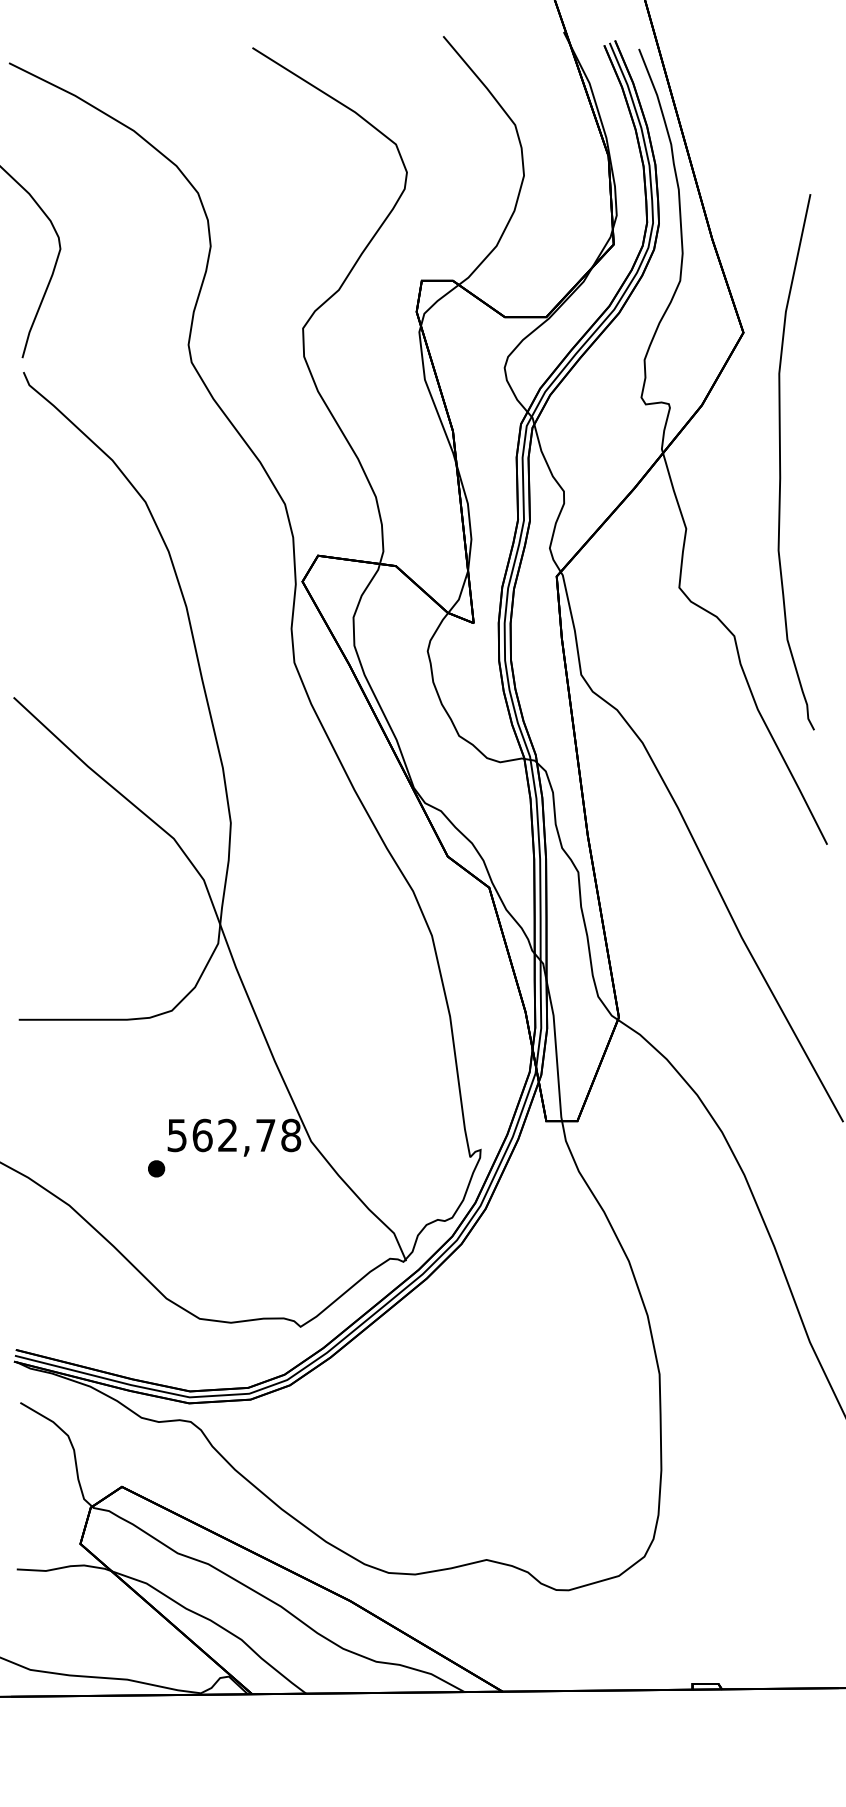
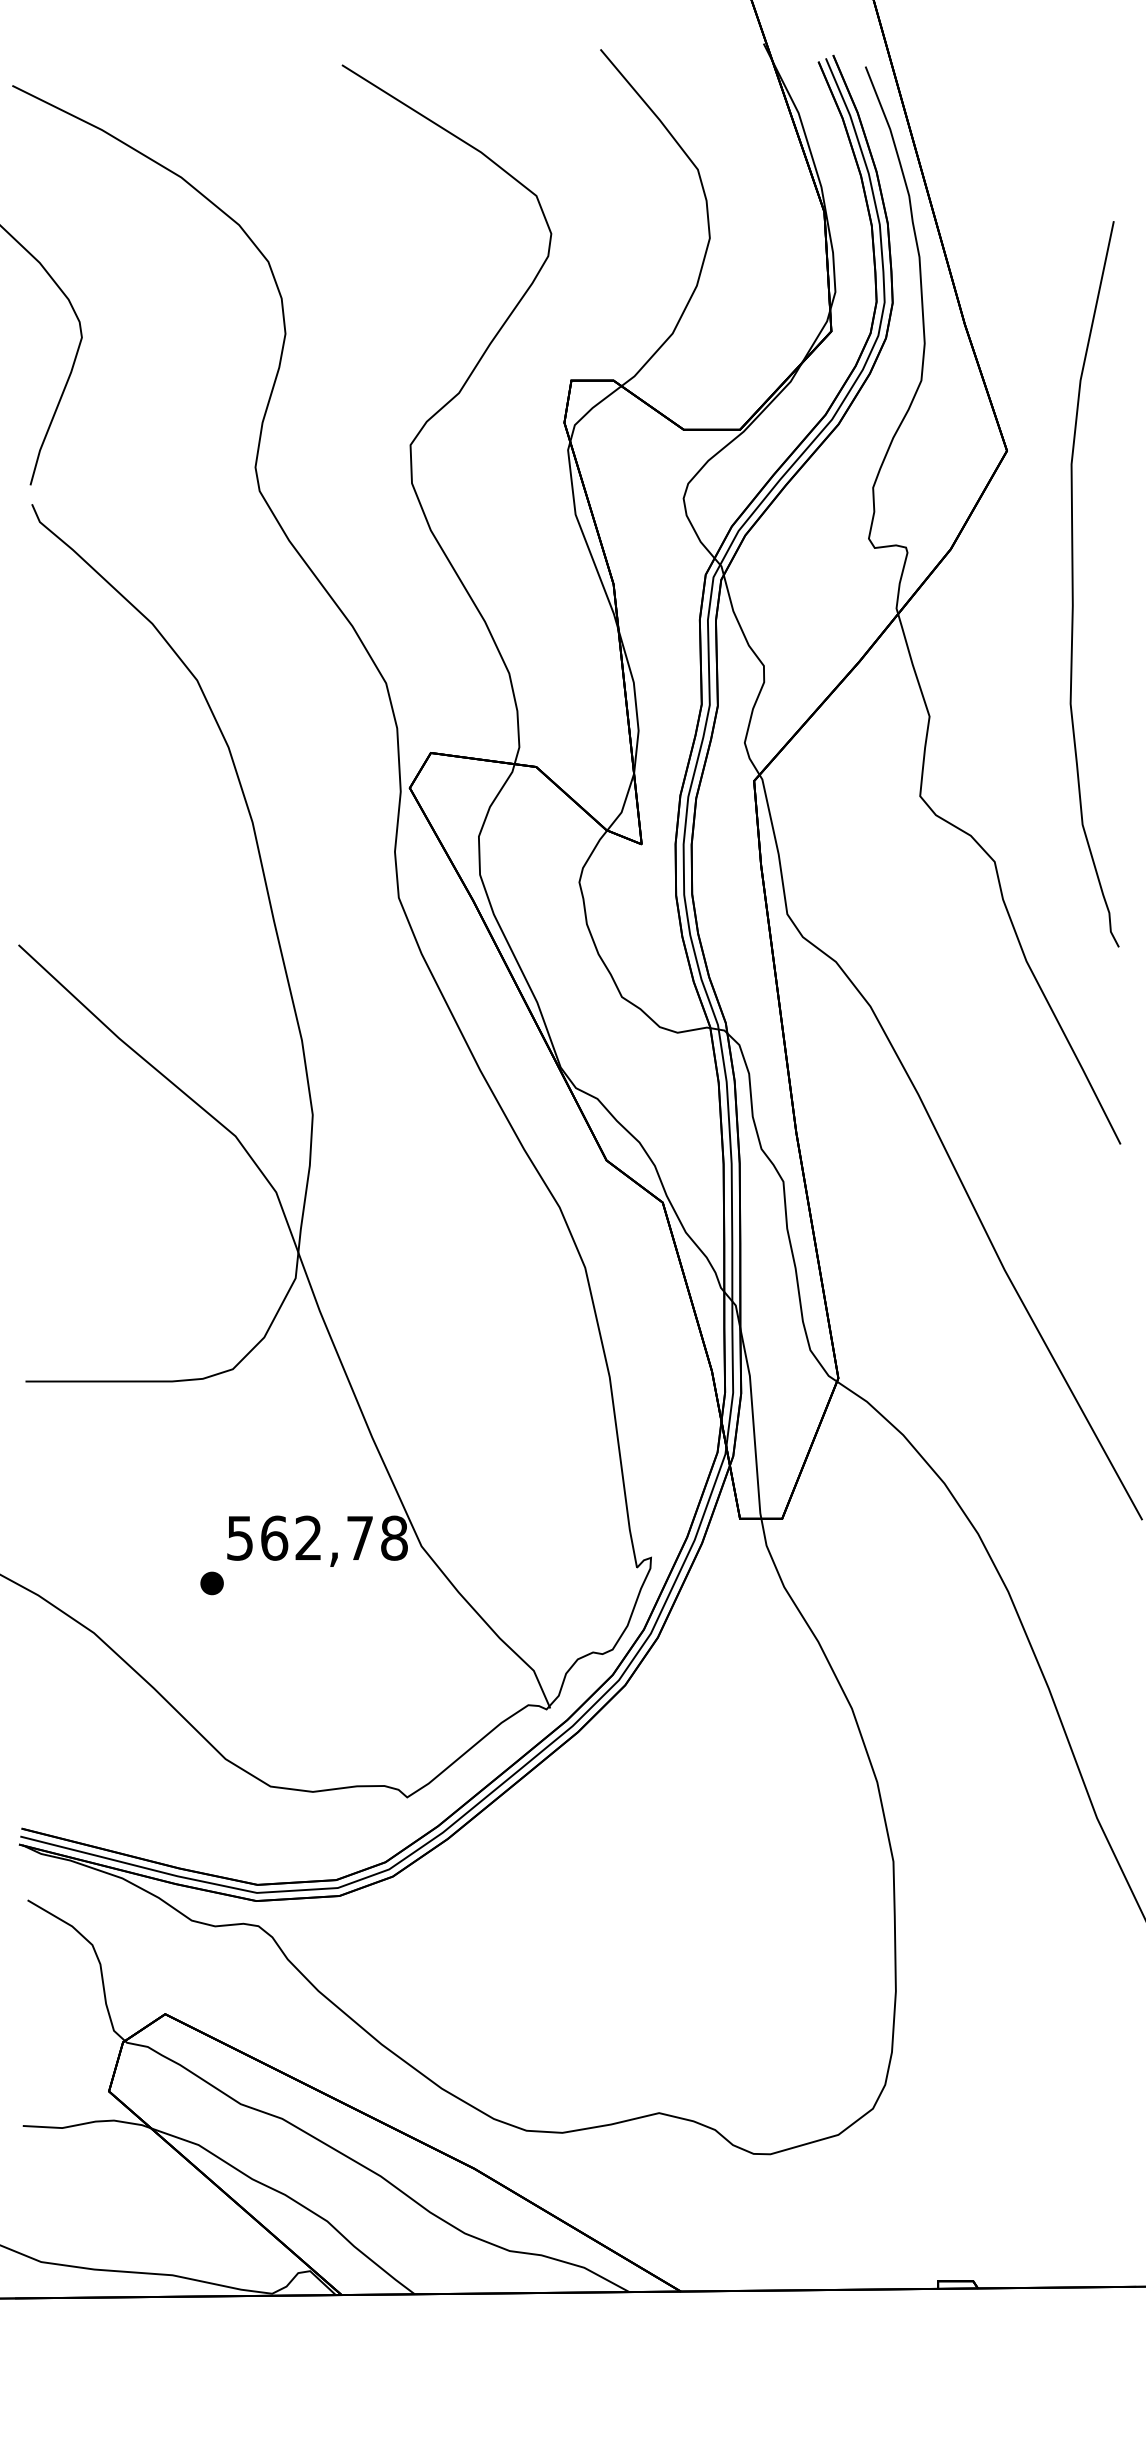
part: (780, 462) -> (1073, 584), moved

